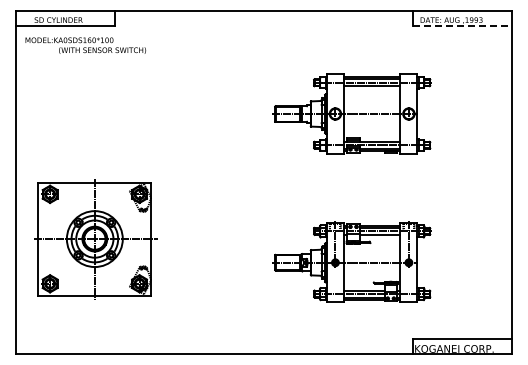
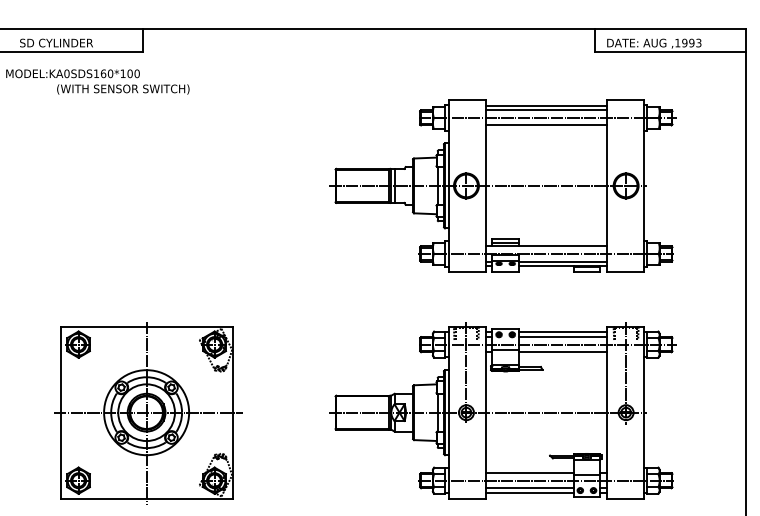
line: (462, 26) -> (670, 52), dashed -> solid
part: (352, 113) -> (503, 185), size x1.43
part: (95, 239) -> (147, 413), moved
part: (352, 261) -> (503, 410), size x1.43

